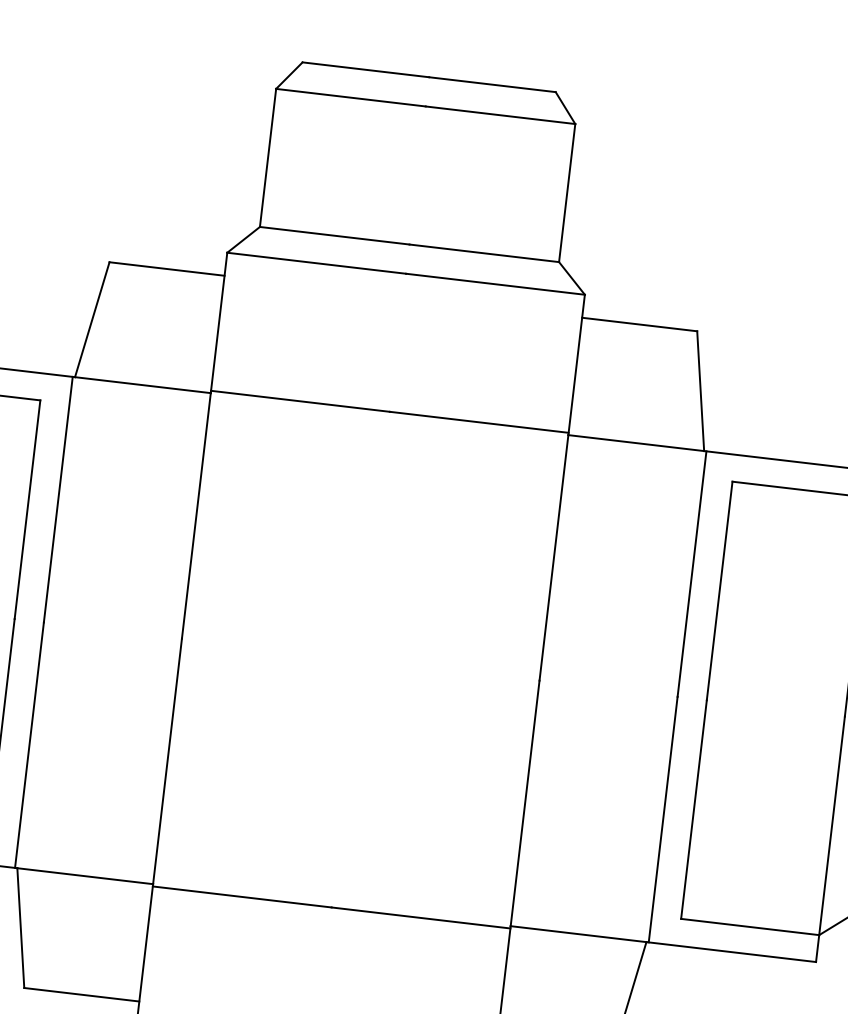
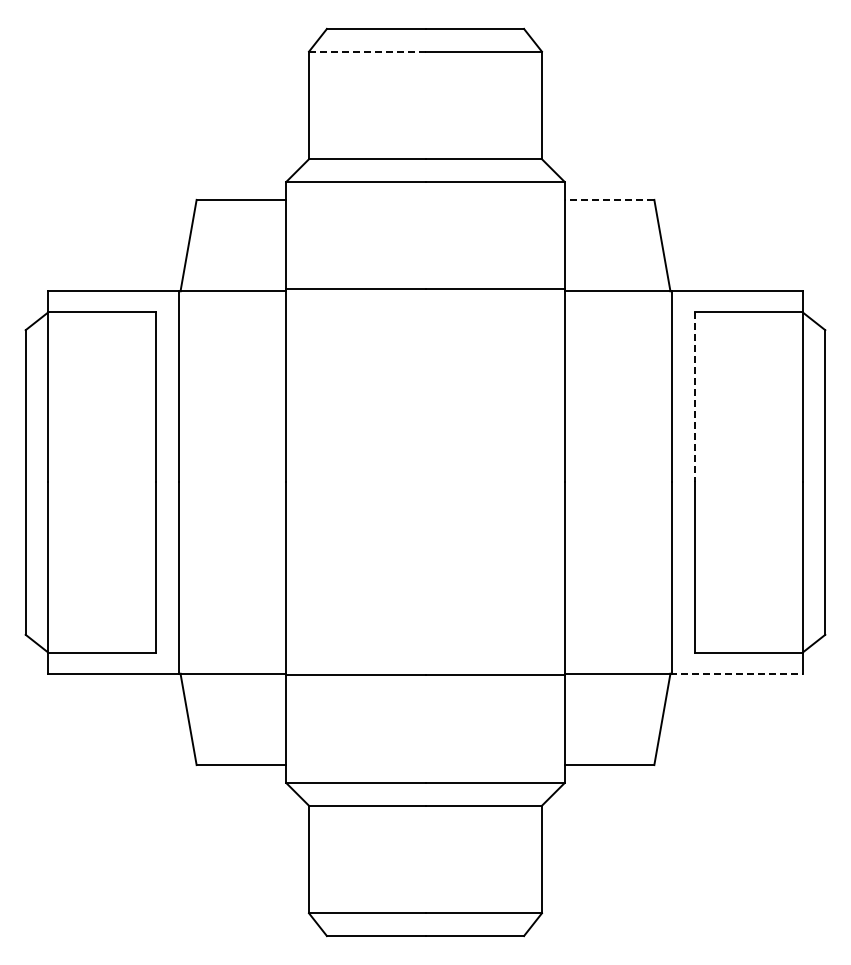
line: (351, 97) -> (367, 51), solid -> dashed
line: (639, 324) -> (609, 199), solid -> dashed
line: (720, 591) -> (695, 397), solid -> dashed
line: (731, 951) -> (736, 673), solid -> dashed

